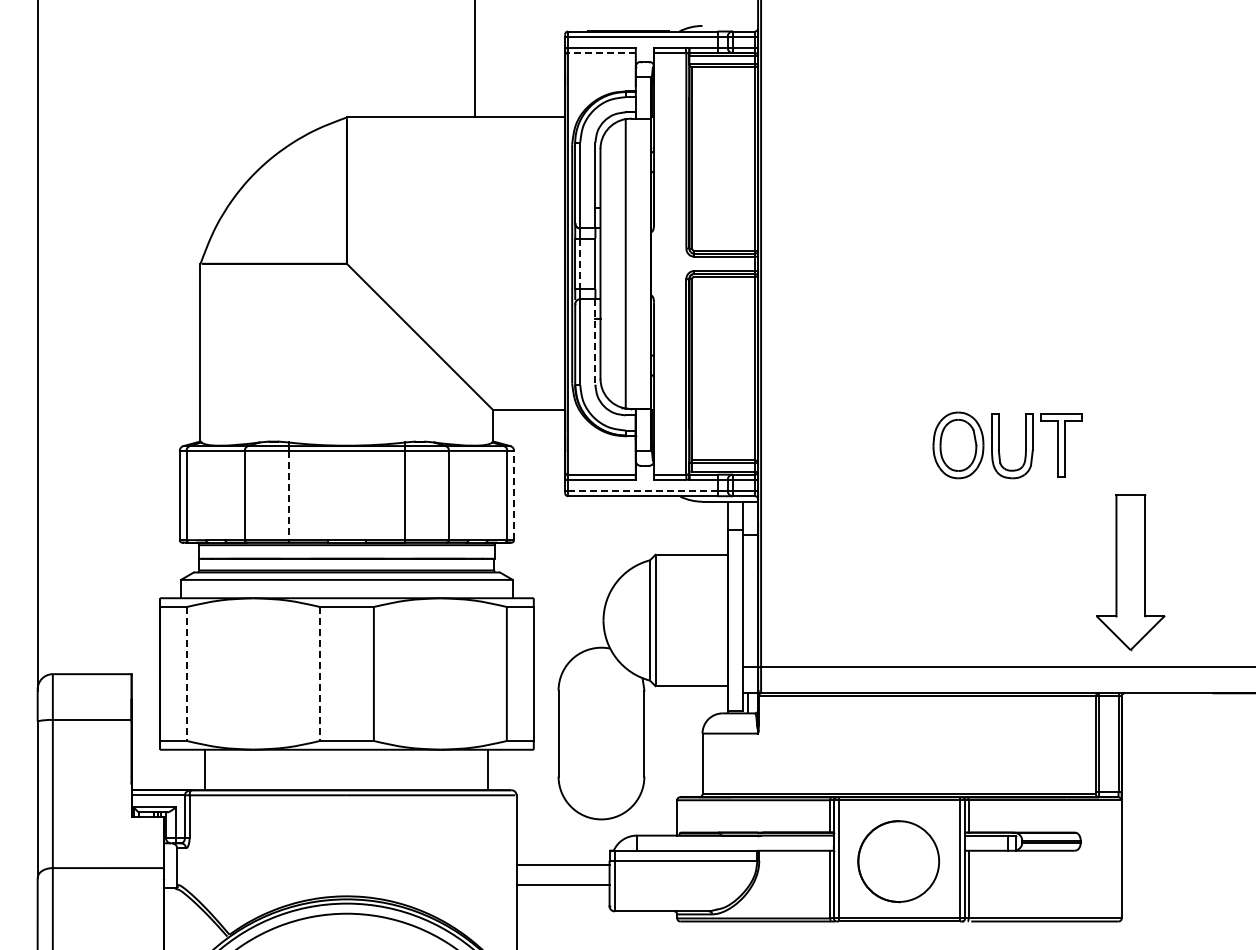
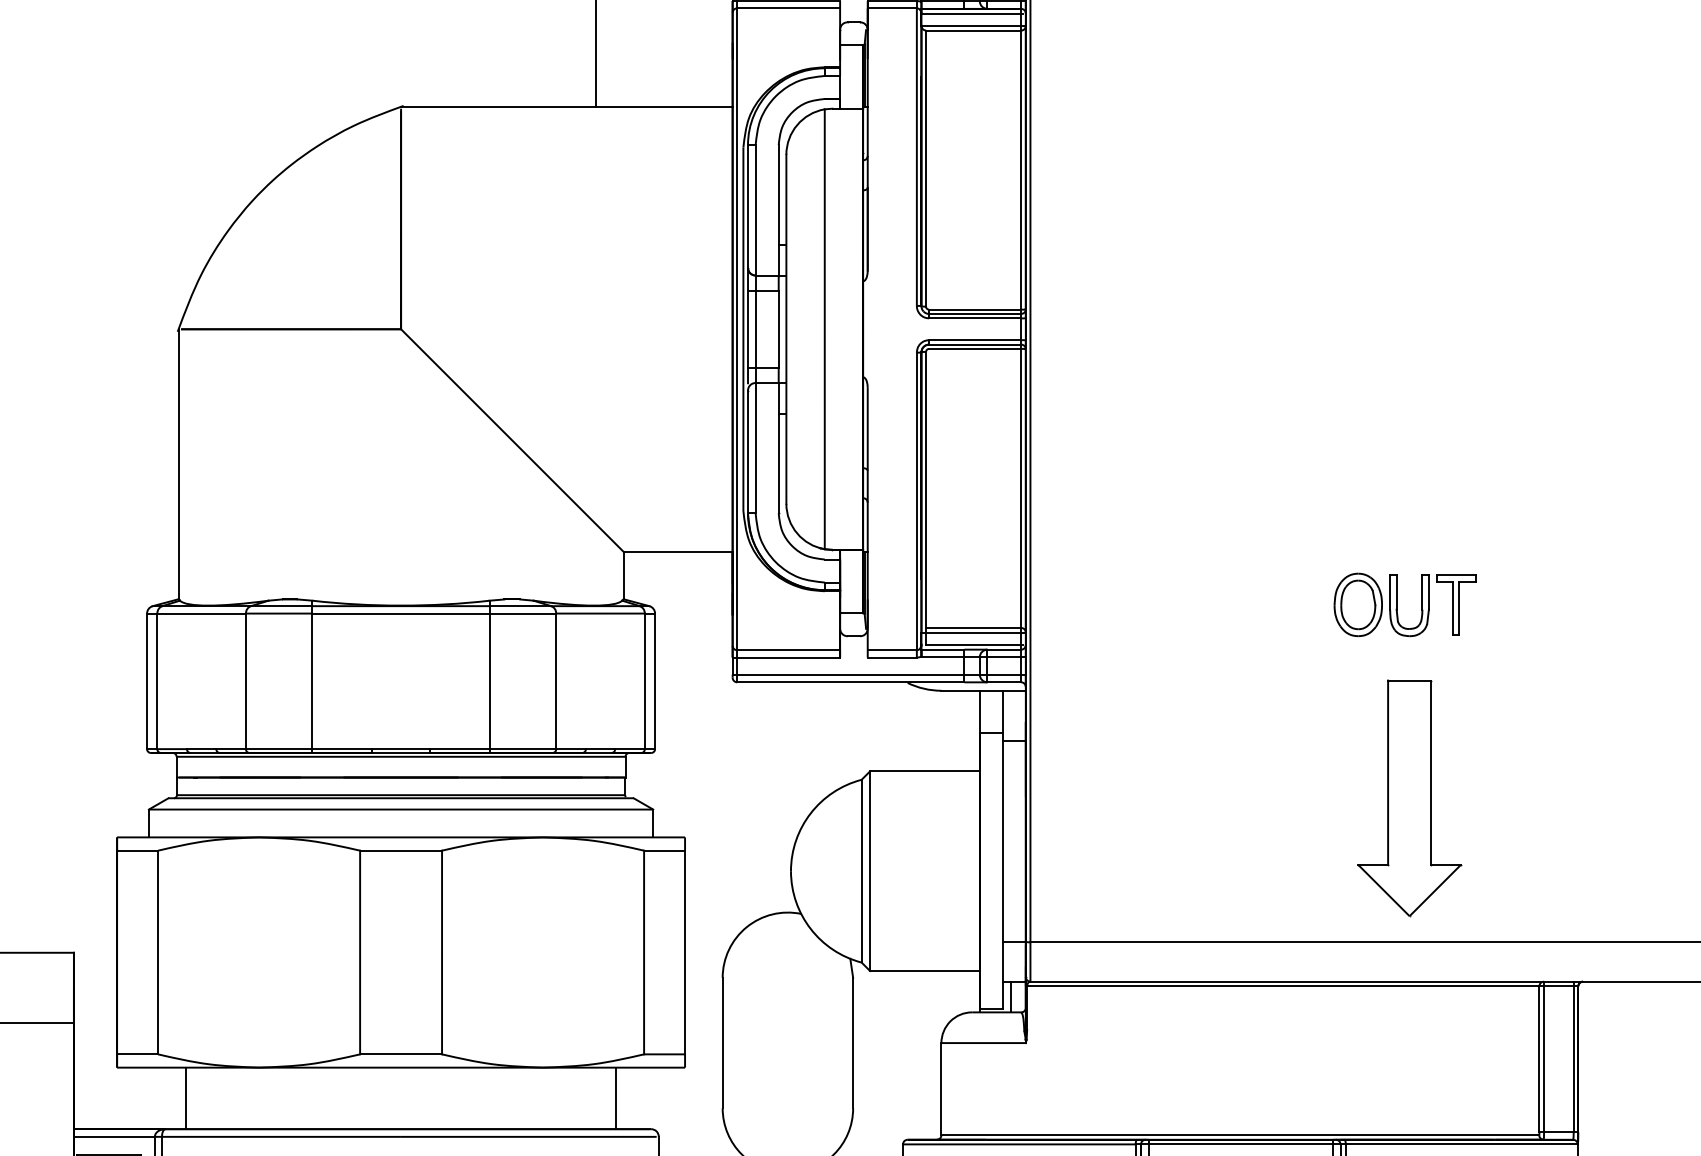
line: (602, 52) -> (789, 8), dashed -> solid
line: (580, 264) -> (756, 330), dashed -> solid
line: (595, 342) -> (778, 448), dashed -> solid
part: (1007, 444) -> (1404, 603), size x0.62
line: (642, 491) -> (850, 675), dashed -> solid
line: (288, 495) -> (312, 681), dashed -> solid
line: (514, 495) -> (655, 681), dashed -> solid
part: (1130, 572) -> (1409, 798), moved
line: (187, 674) -> (158, 953), dashed -> solid
line: (319, 674) -> (359, 953), dashed -> solid

